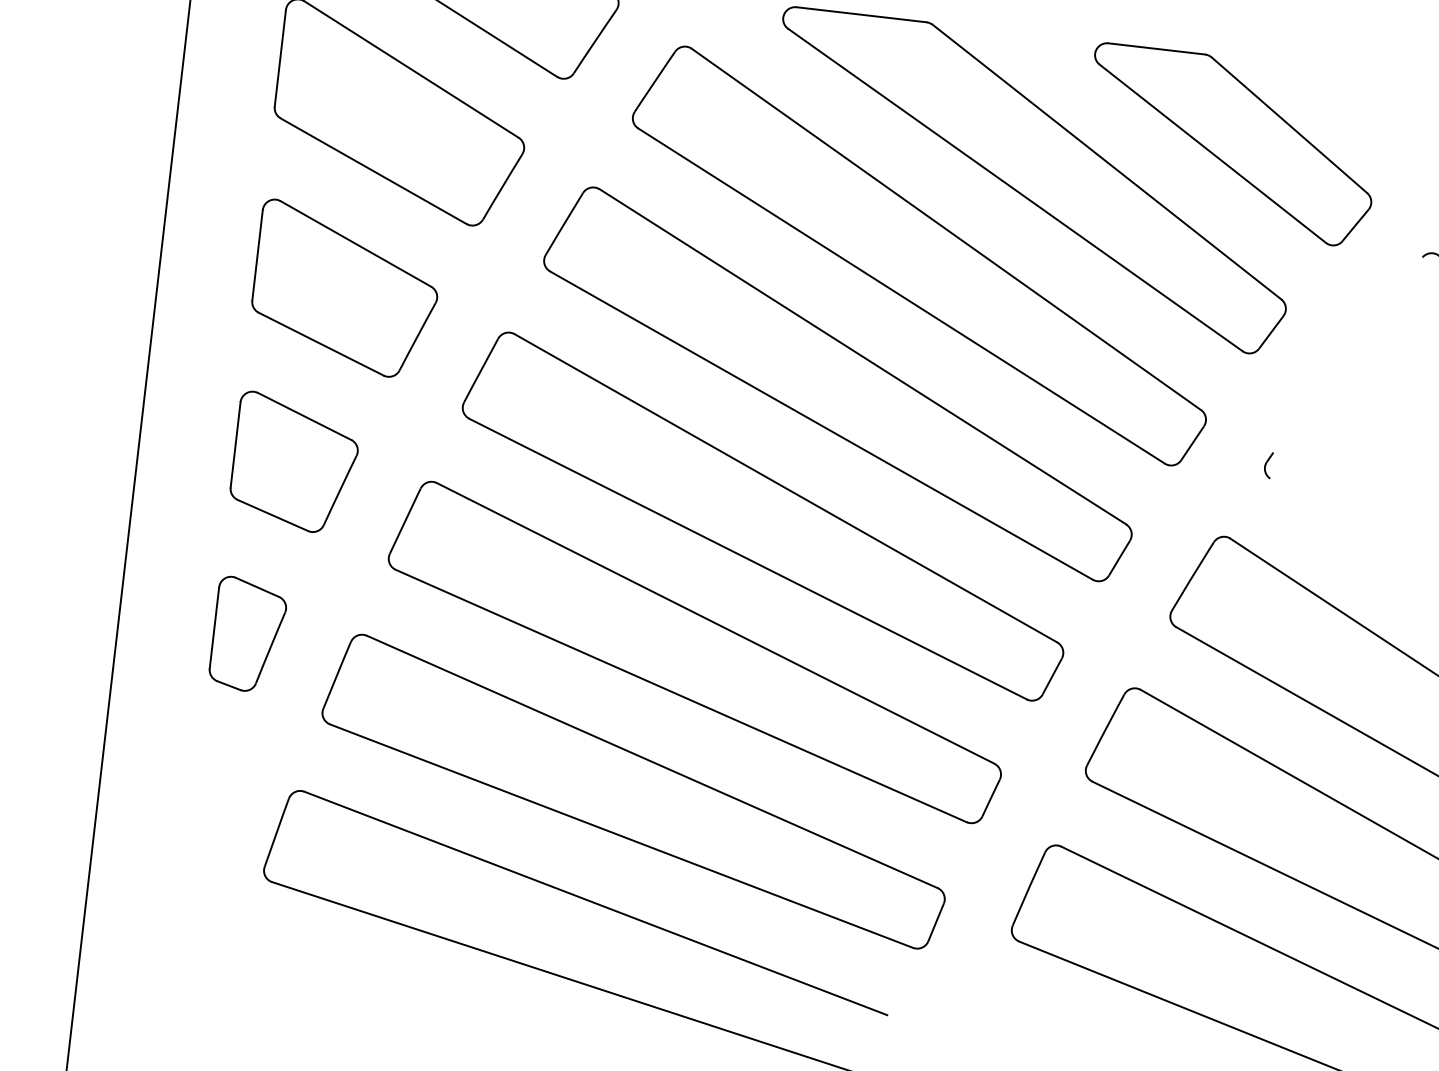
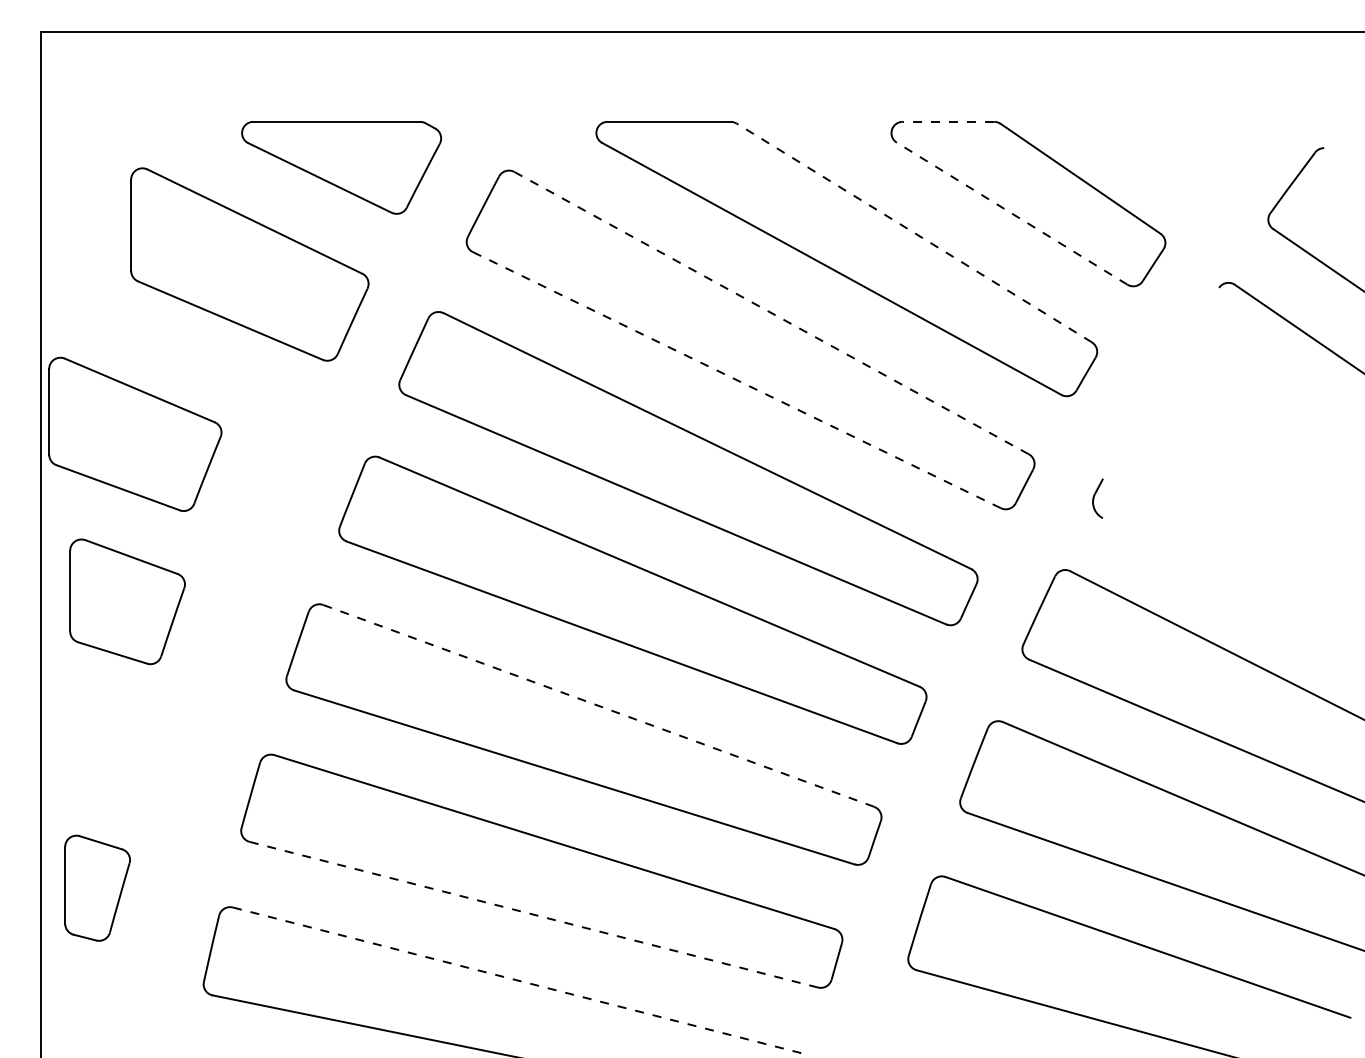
line: (1156, 48) -> (948, 121), solid -> dashed
line: (1212, 153) -> (1011, 213), solid -> dashed
line: (1107, 161) -> (914, 232), solid -> dashed
line: (946, 228) -> (771, 312), solid -> dashed
part: (346, 288) -> (135, 433), moved
line: (901, 295) -> (736, 379), solid -> dashed
part: (294, 462) -> (127, 601), moved
part: (1268, 465) -> (1097, 498), size x1.6
line: (715, 622) -> (598, 705), solid -> dashed
part: (248, 634) -> (97, 887), moved
line: (621, 835) -> (533, 914), solid -> dashed
line: (595, 903) -> (516, 980), solid -> dashed

